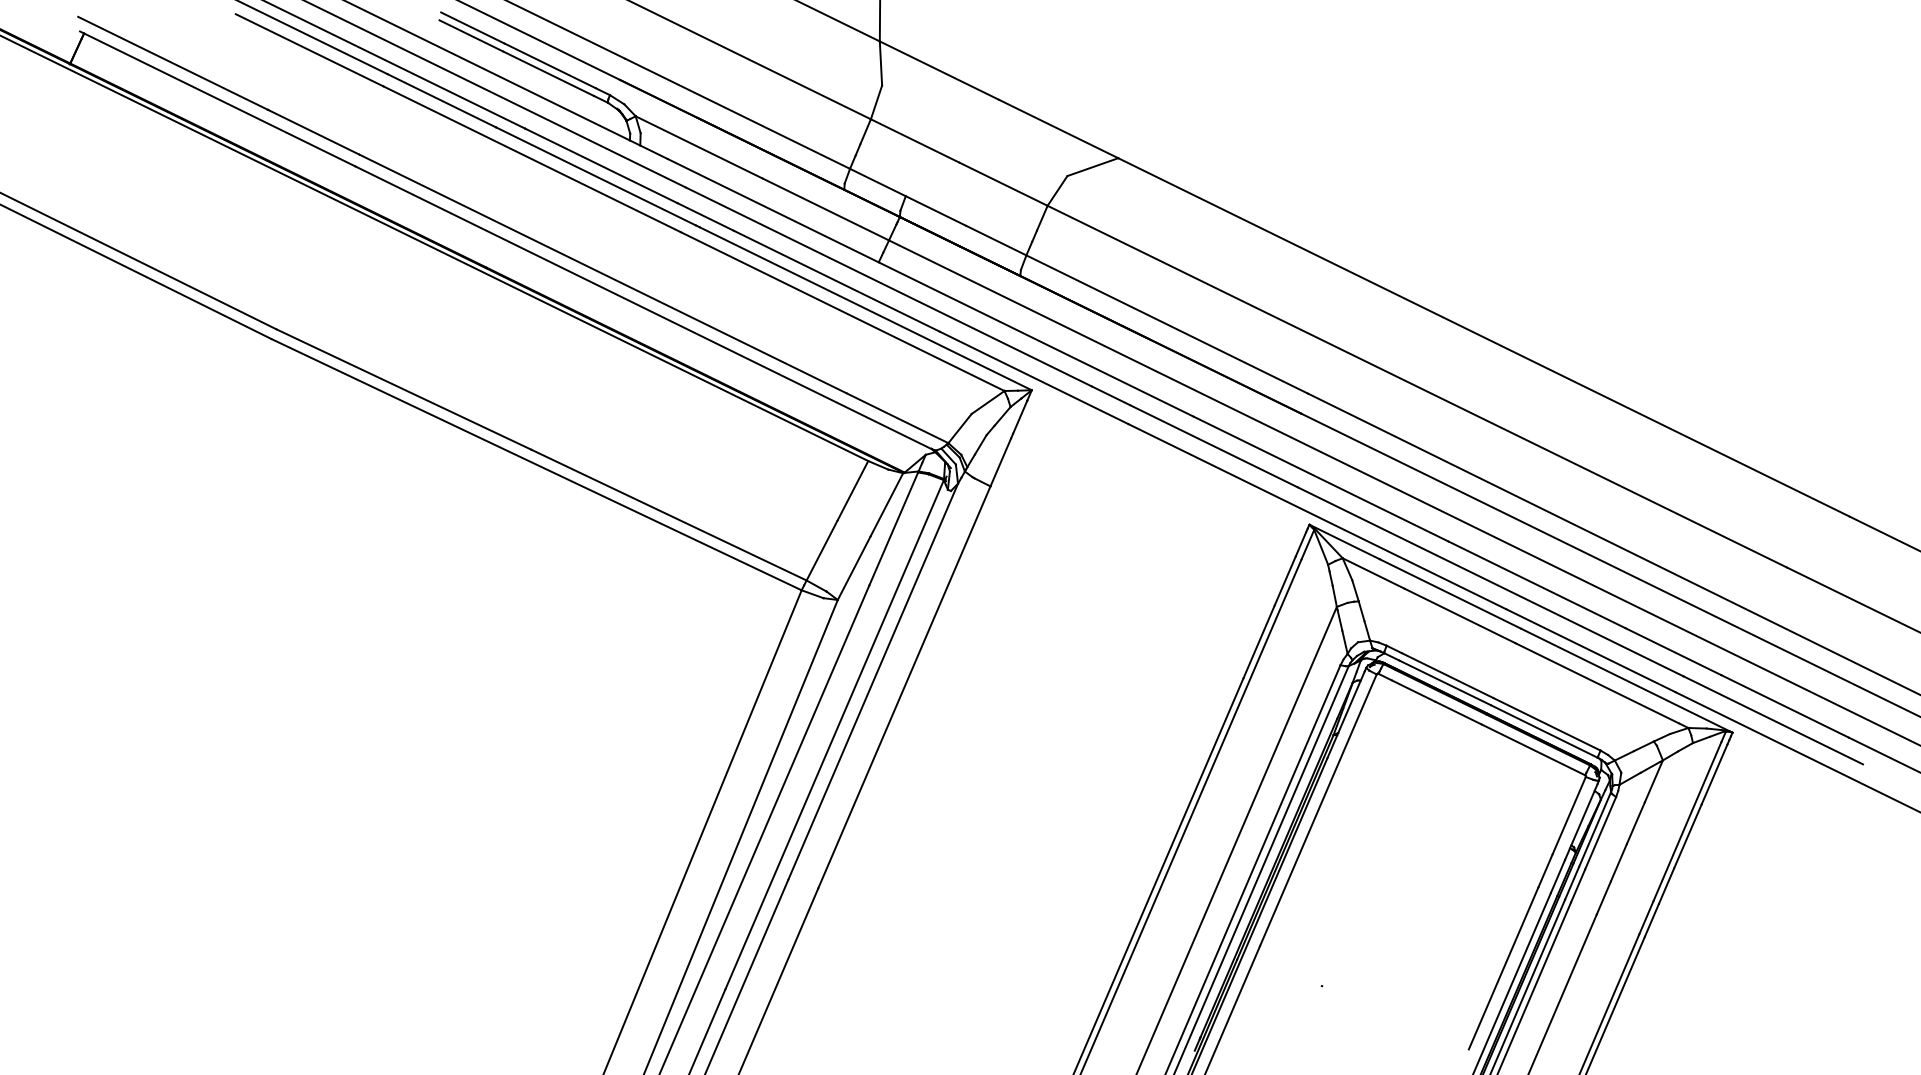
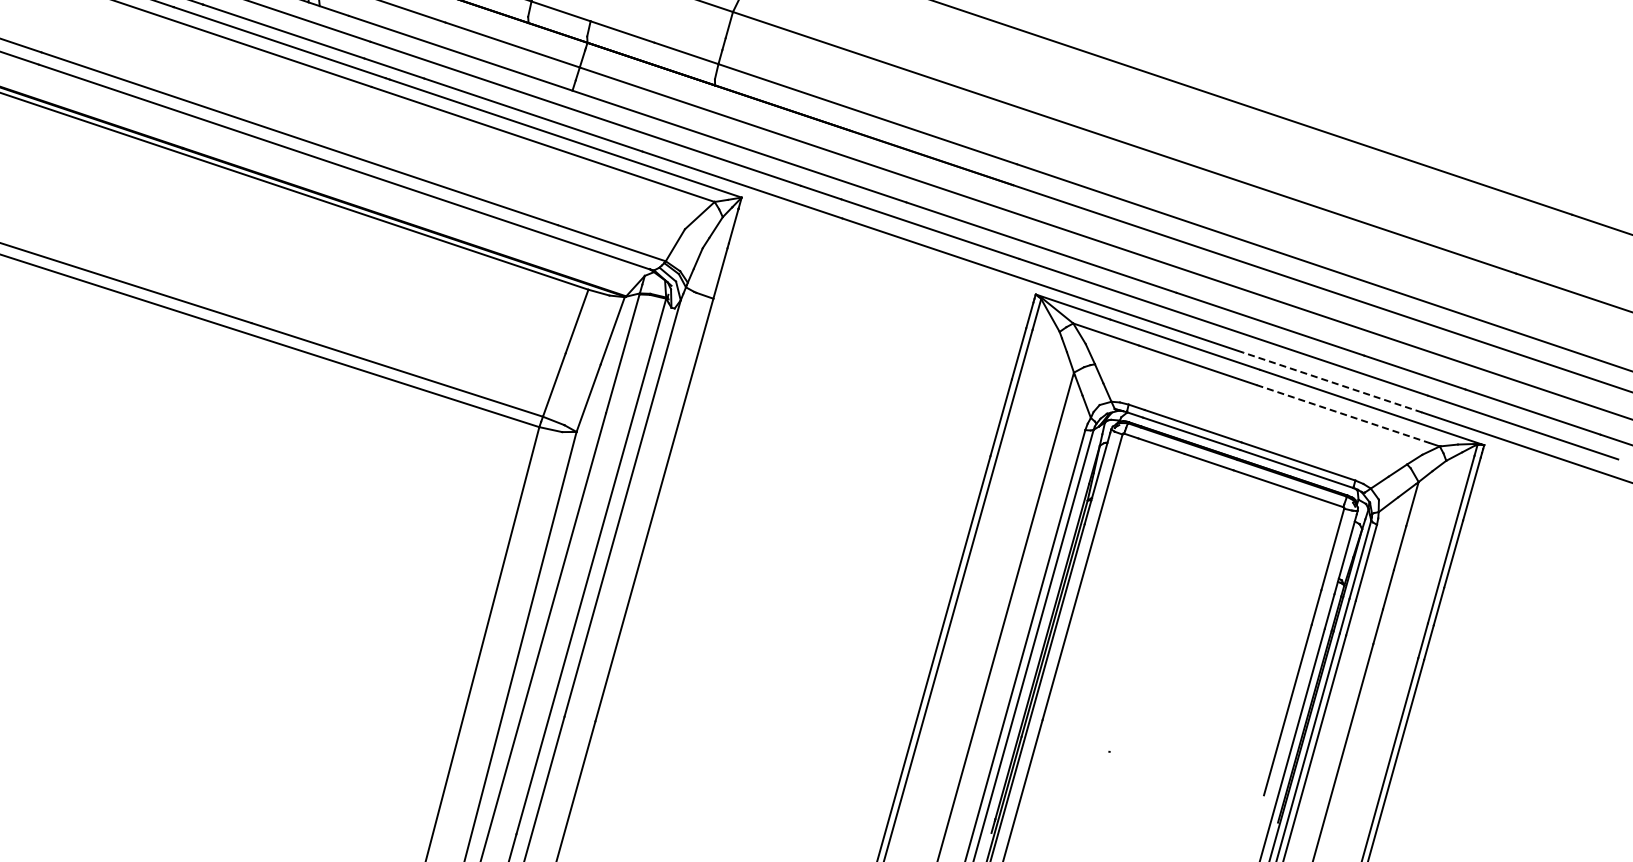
line: (1590, 650) -> (1332, 382), solid -> dashed
line: (1597, 683) -> (1343, 414), solid -> dashed

